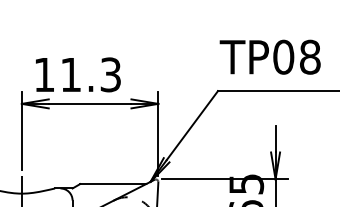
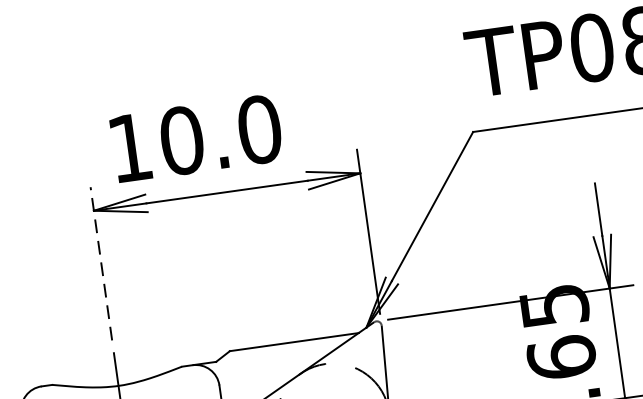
text: (90, 74) -> (219, 134), 11.3 -> 10.0
line: (21, 130) -> (100, 262), solid -> dashed

